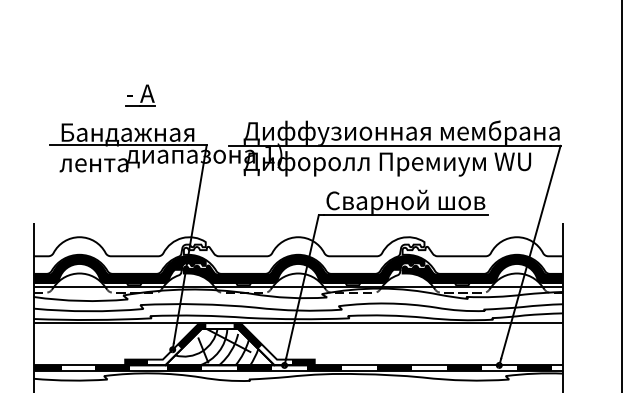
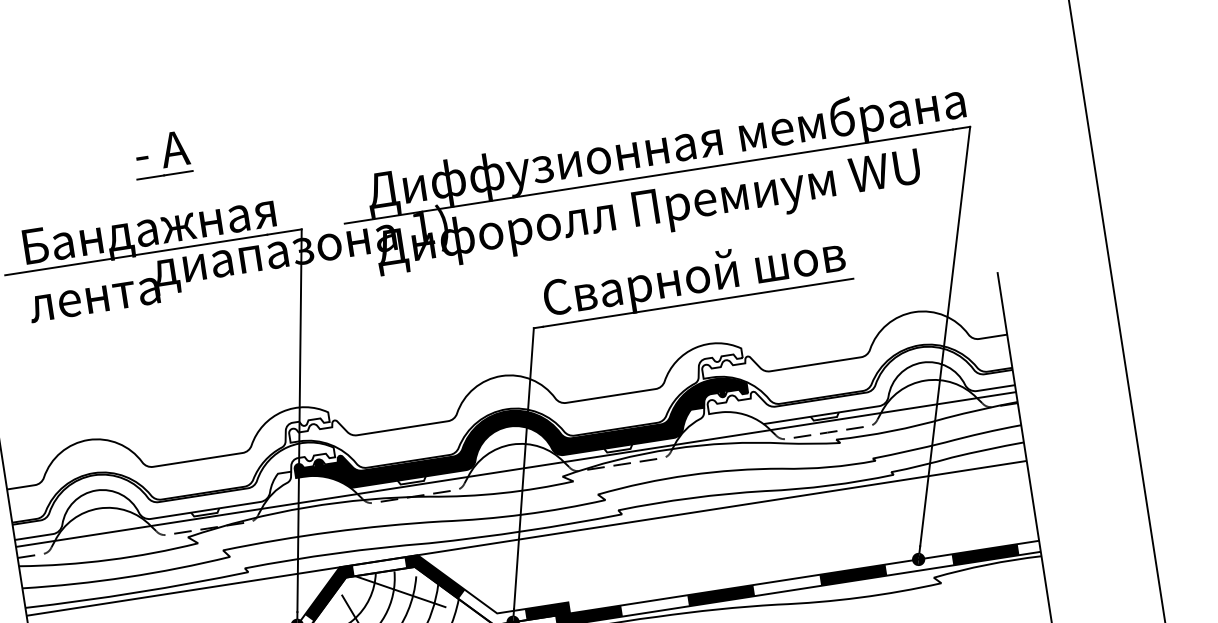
fill: (119, 269) -> (173, 489), removed
fill: (482, 269) -> (858, 383), removed

